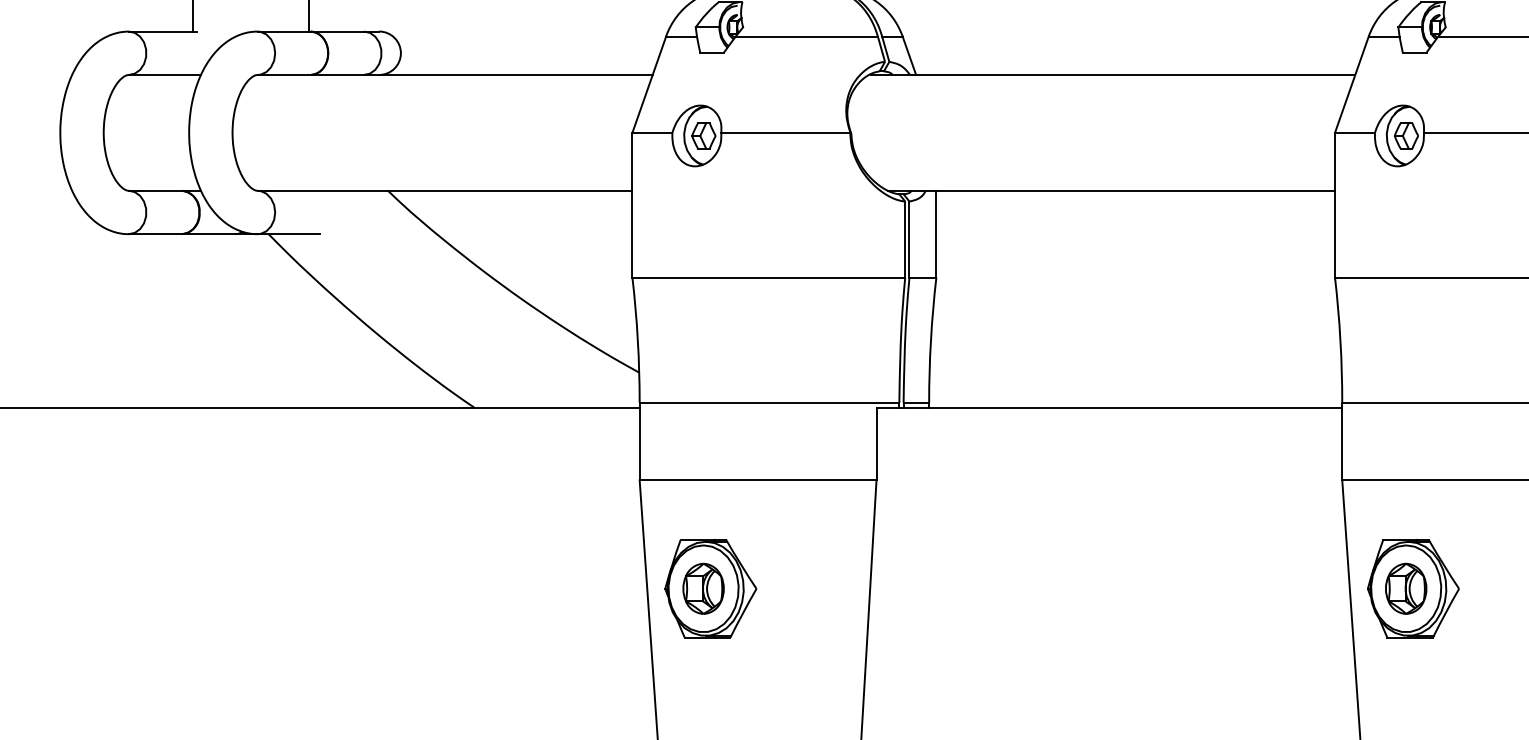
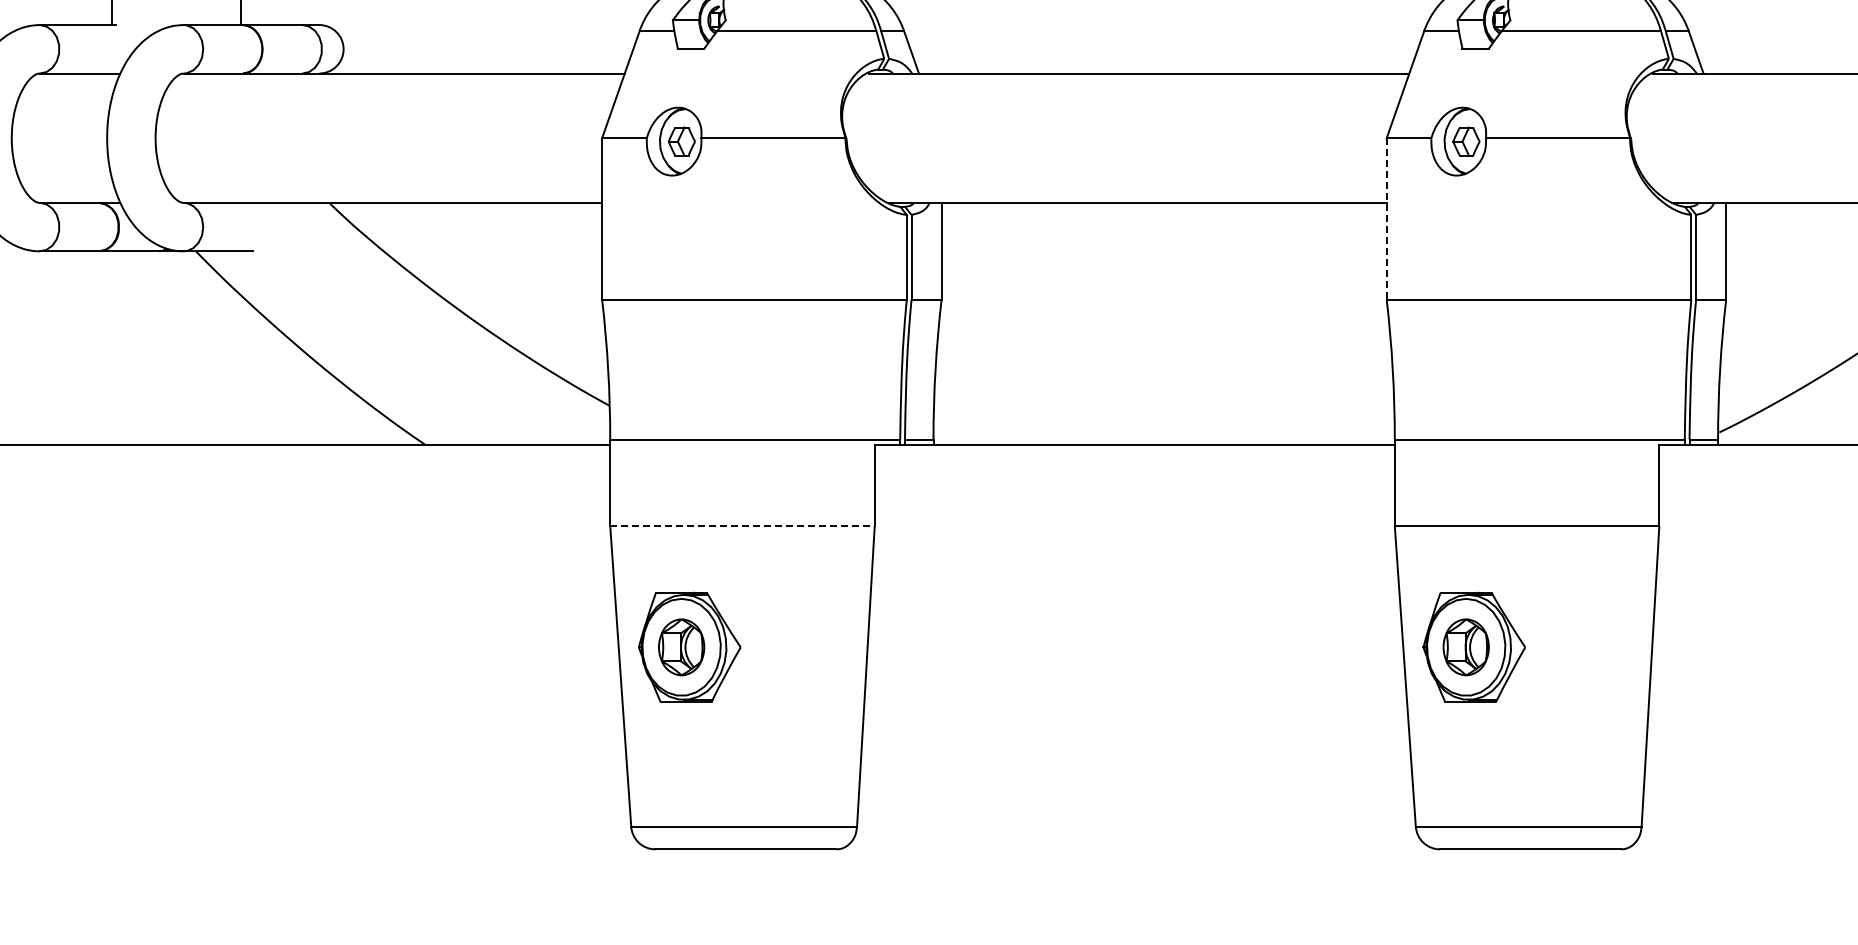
line: (1334, 204) -> (1386, 218), solid -> dashed
line: (759, 480) -> (743, 526), solid -> dashed

